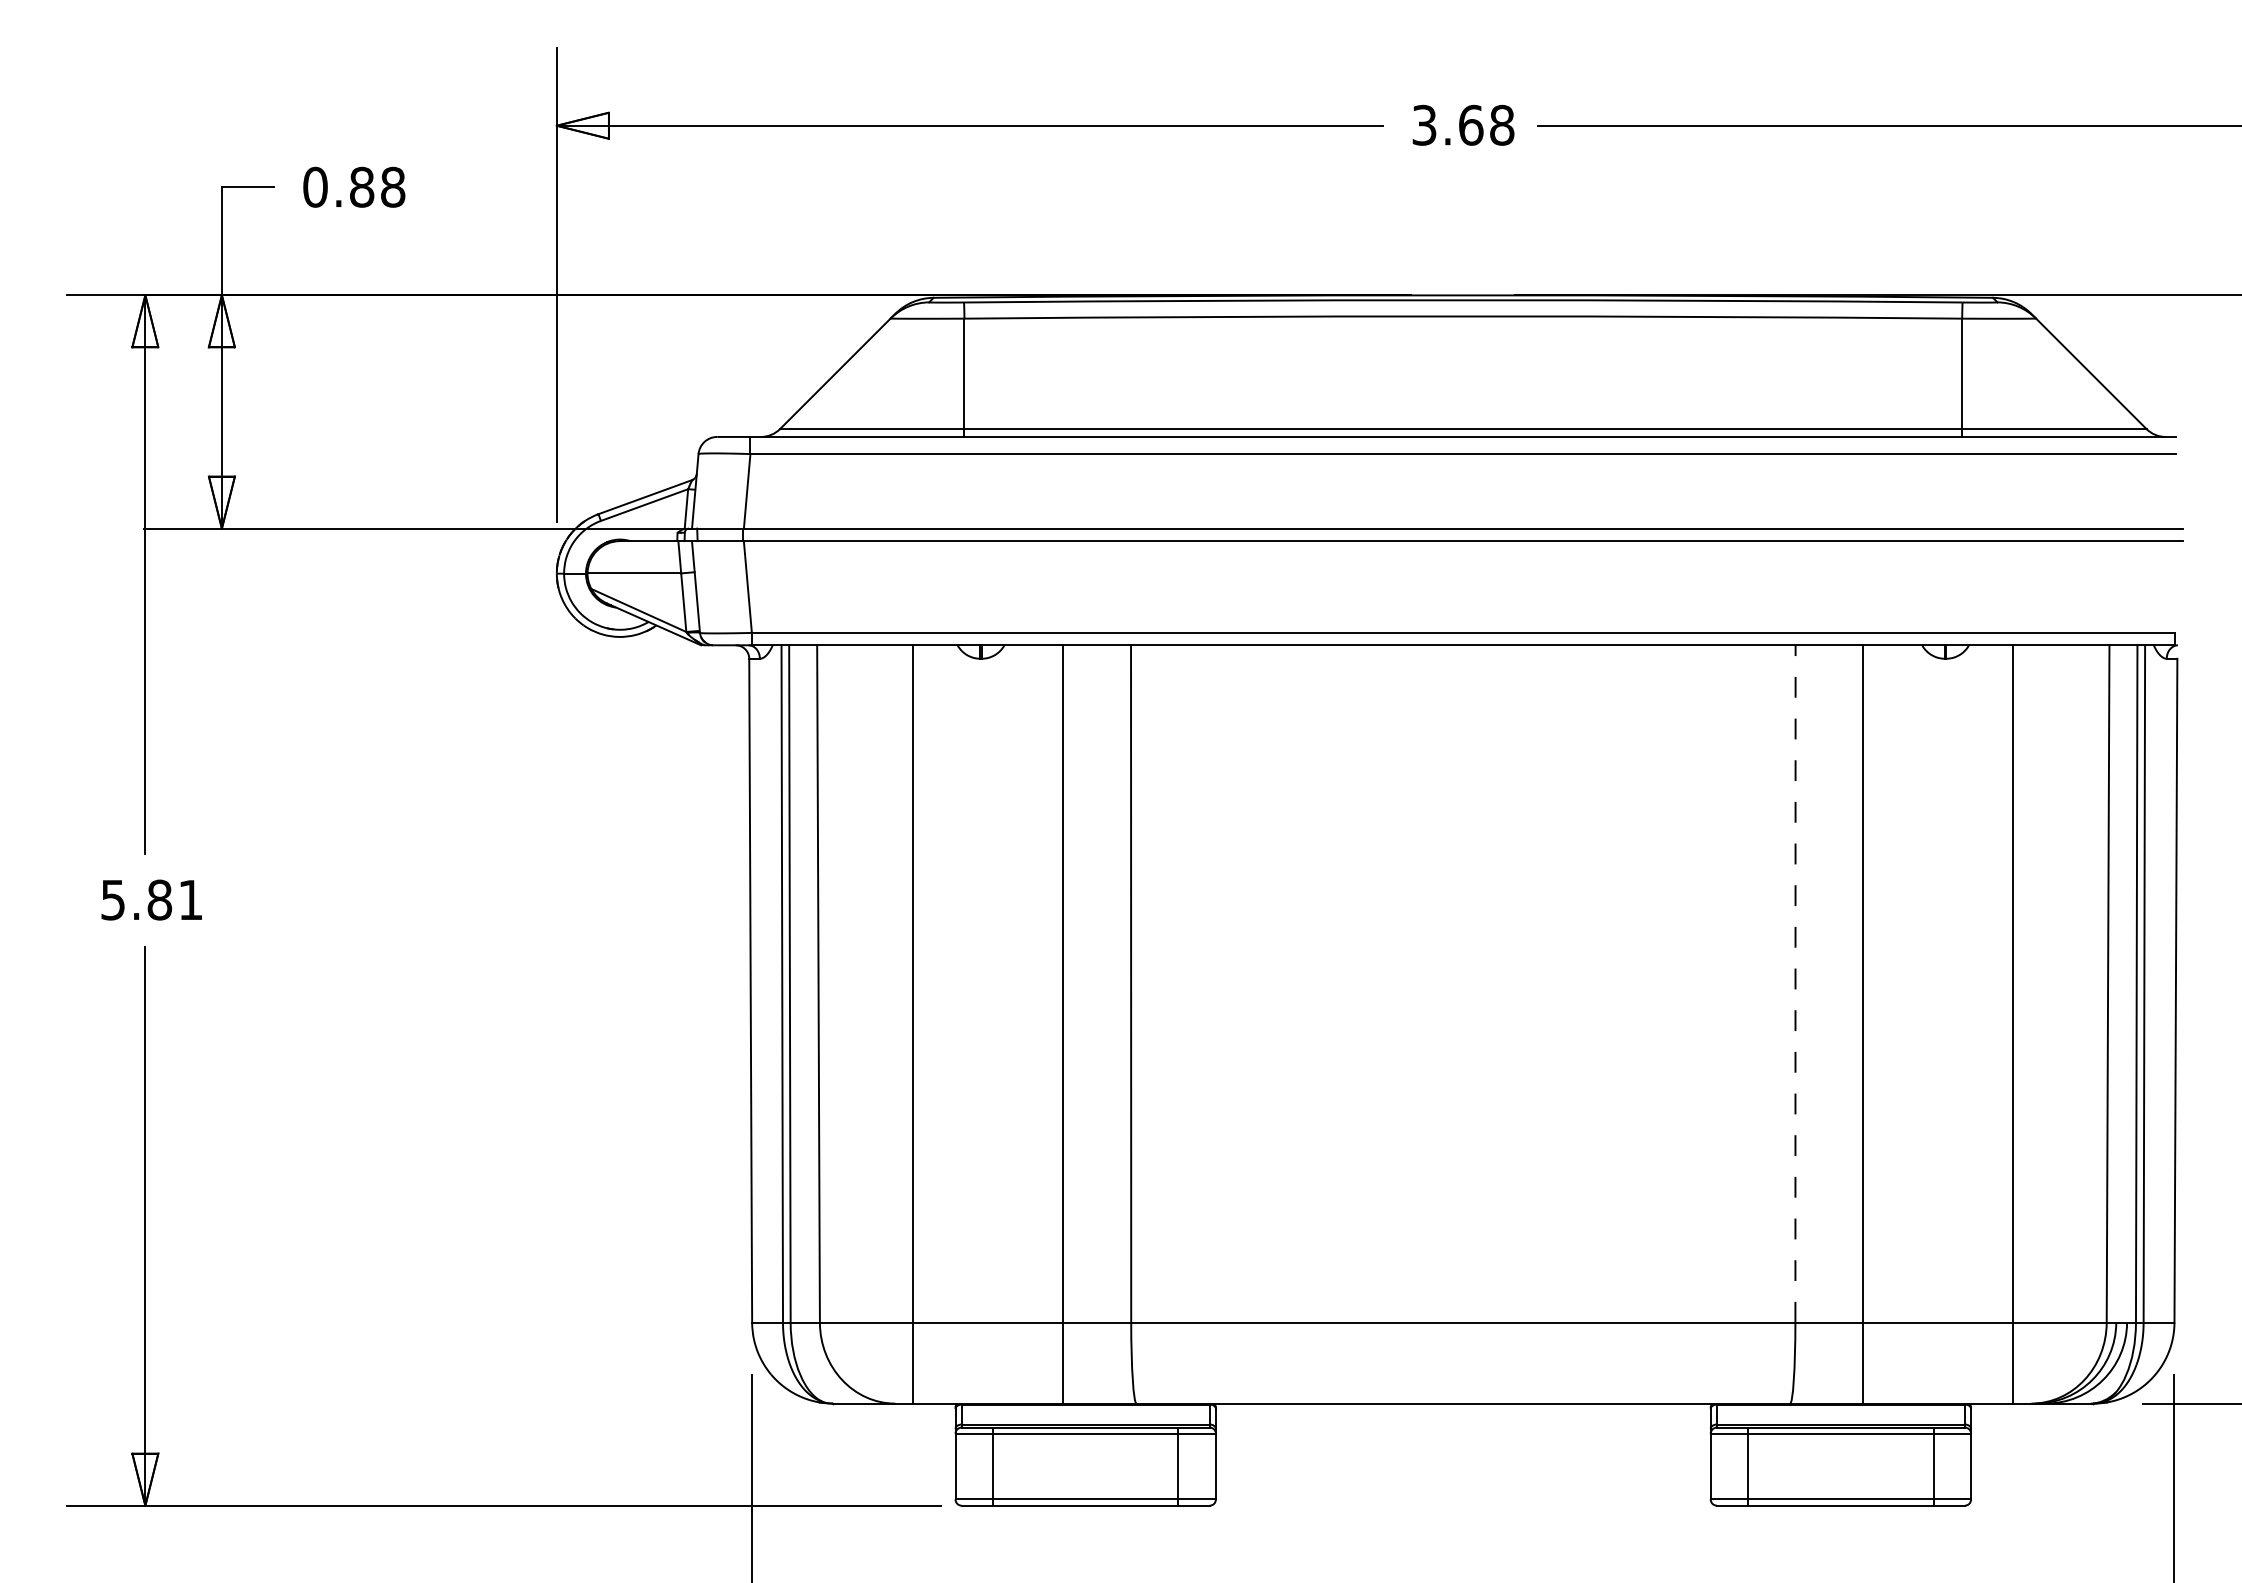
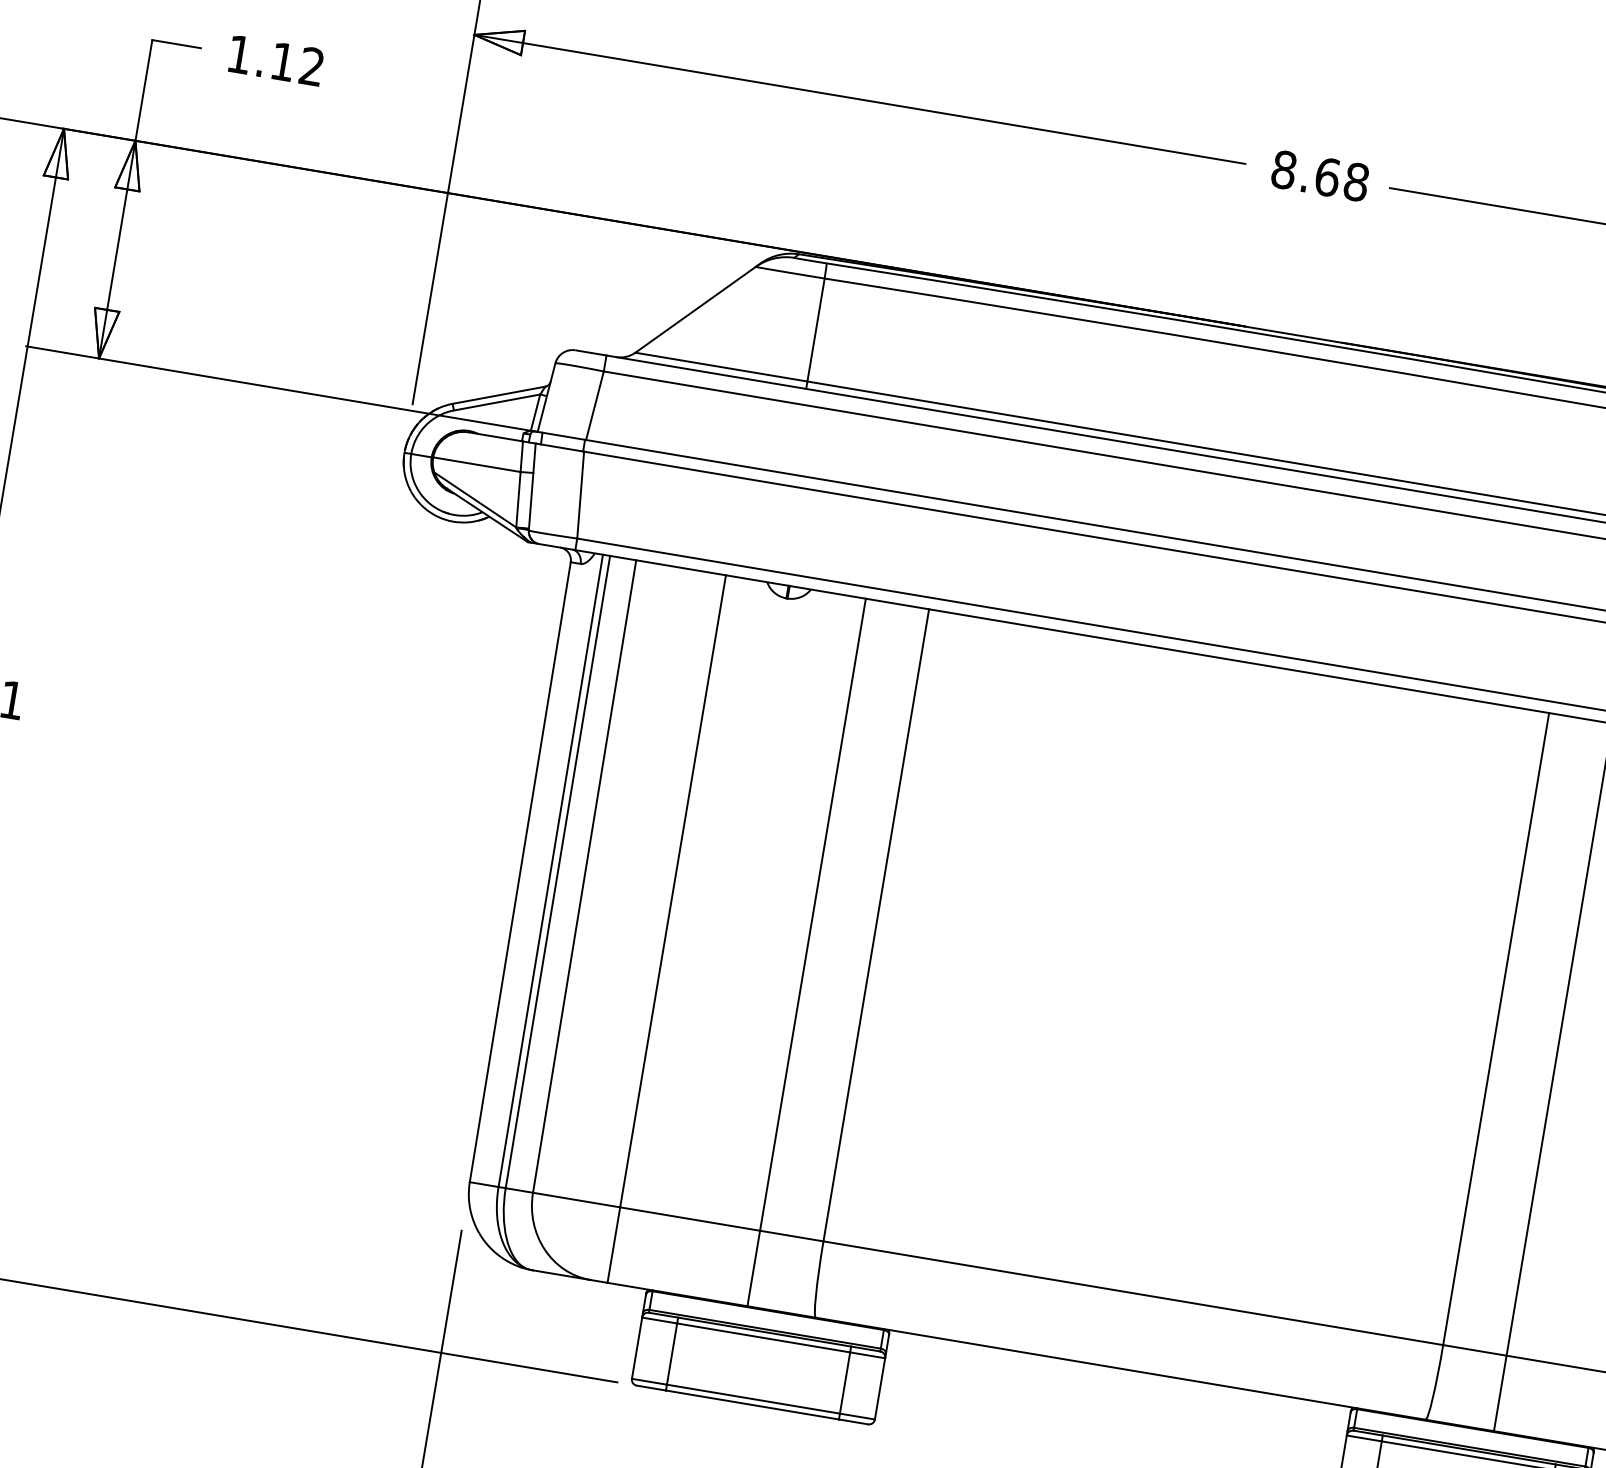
text: (1424, 125) -> (1284, 170), 3.68 -> 8.68
text: (354, 186) -> (276, 59), 0.88 -> 1.12
line: (1795, 984) -> (1496, 1029), dashed -> solid

